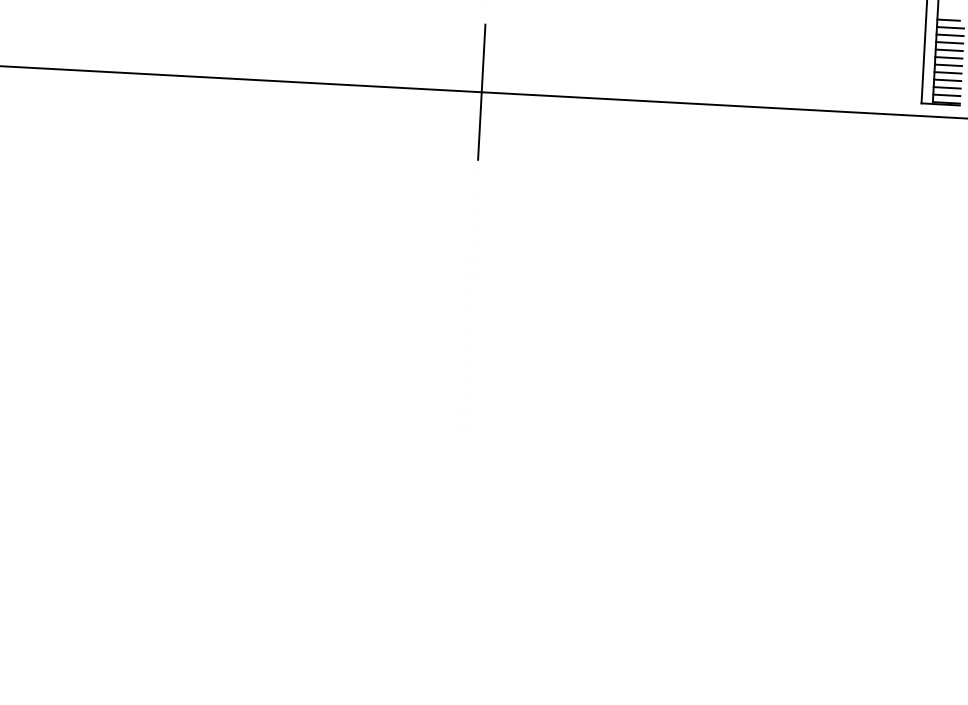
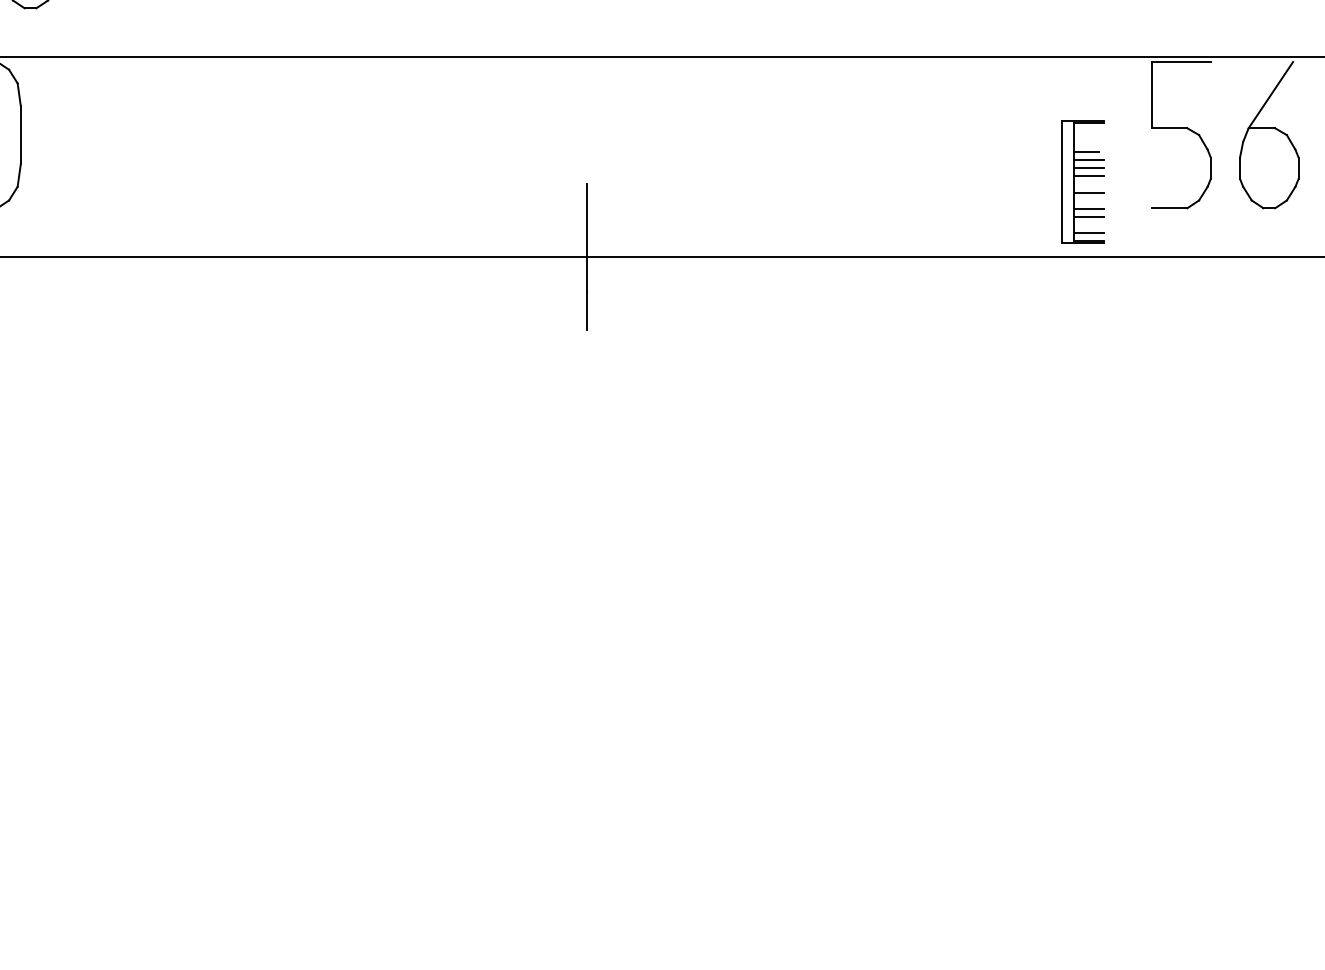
line: (948, 50) -> (1088, 184), removed
line: (948, 65) -> (1088, 200), removed
line: (946, 88) -> (1088, 225), removed

